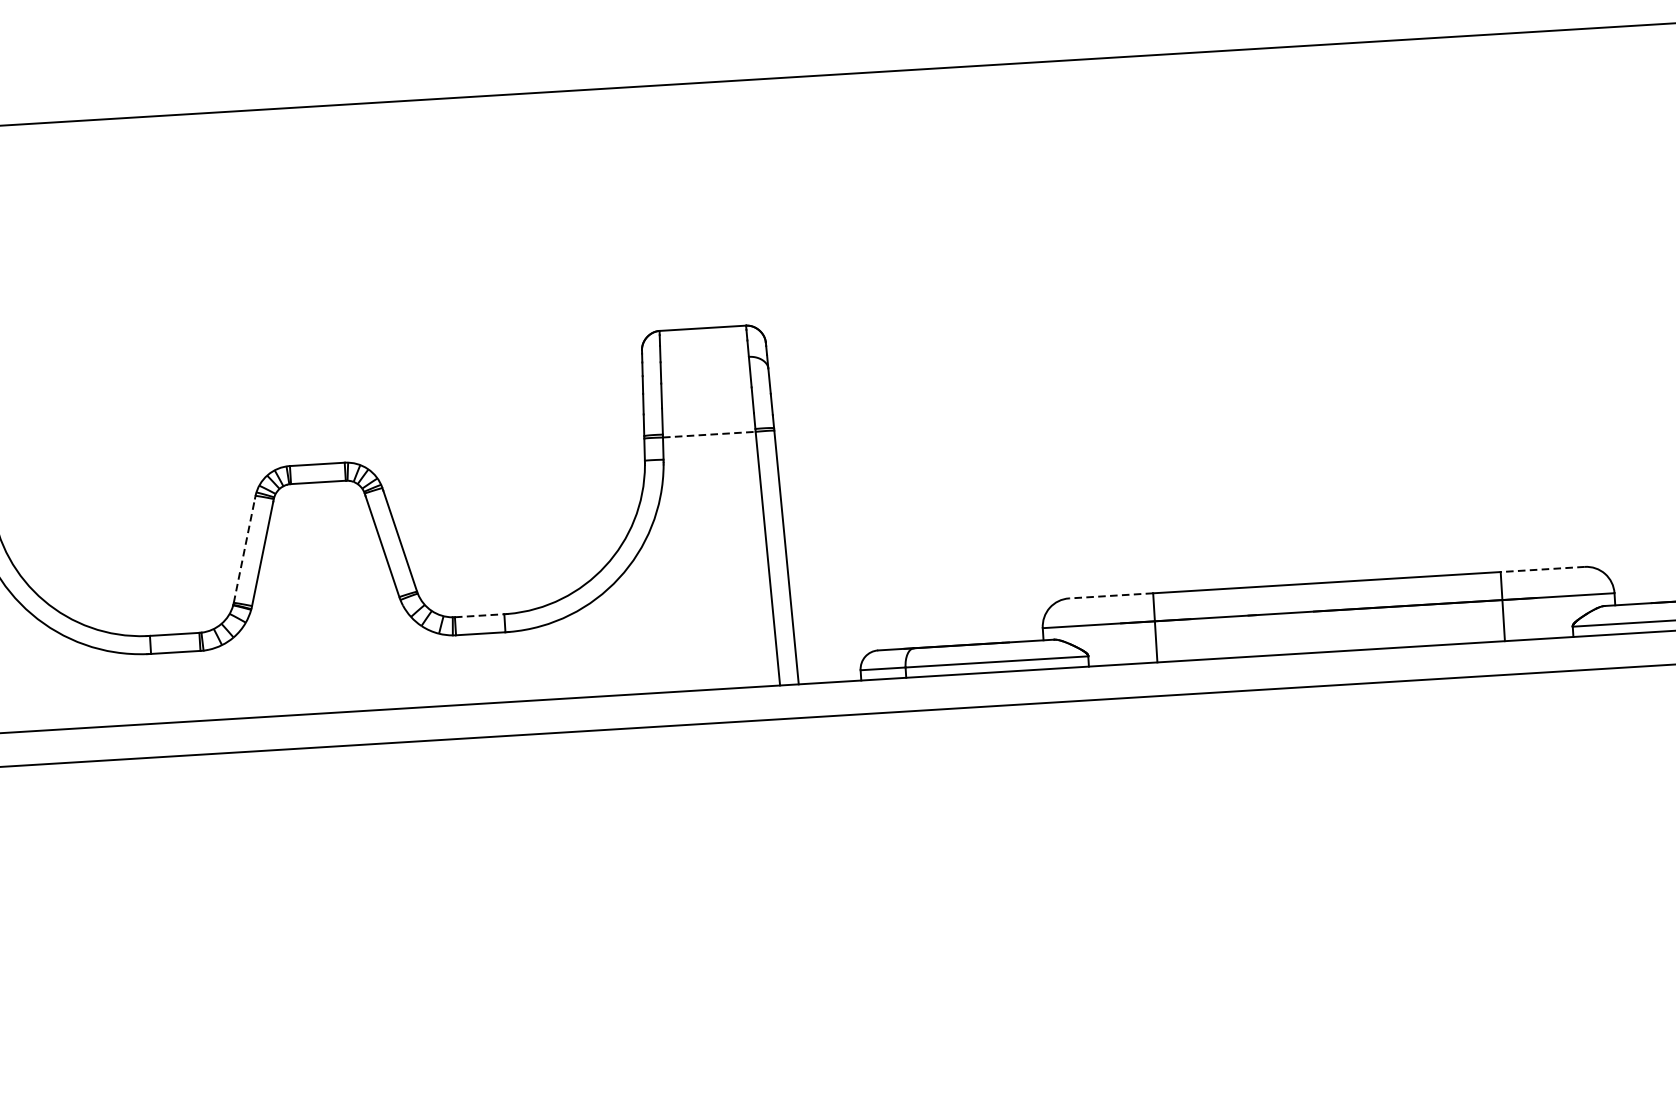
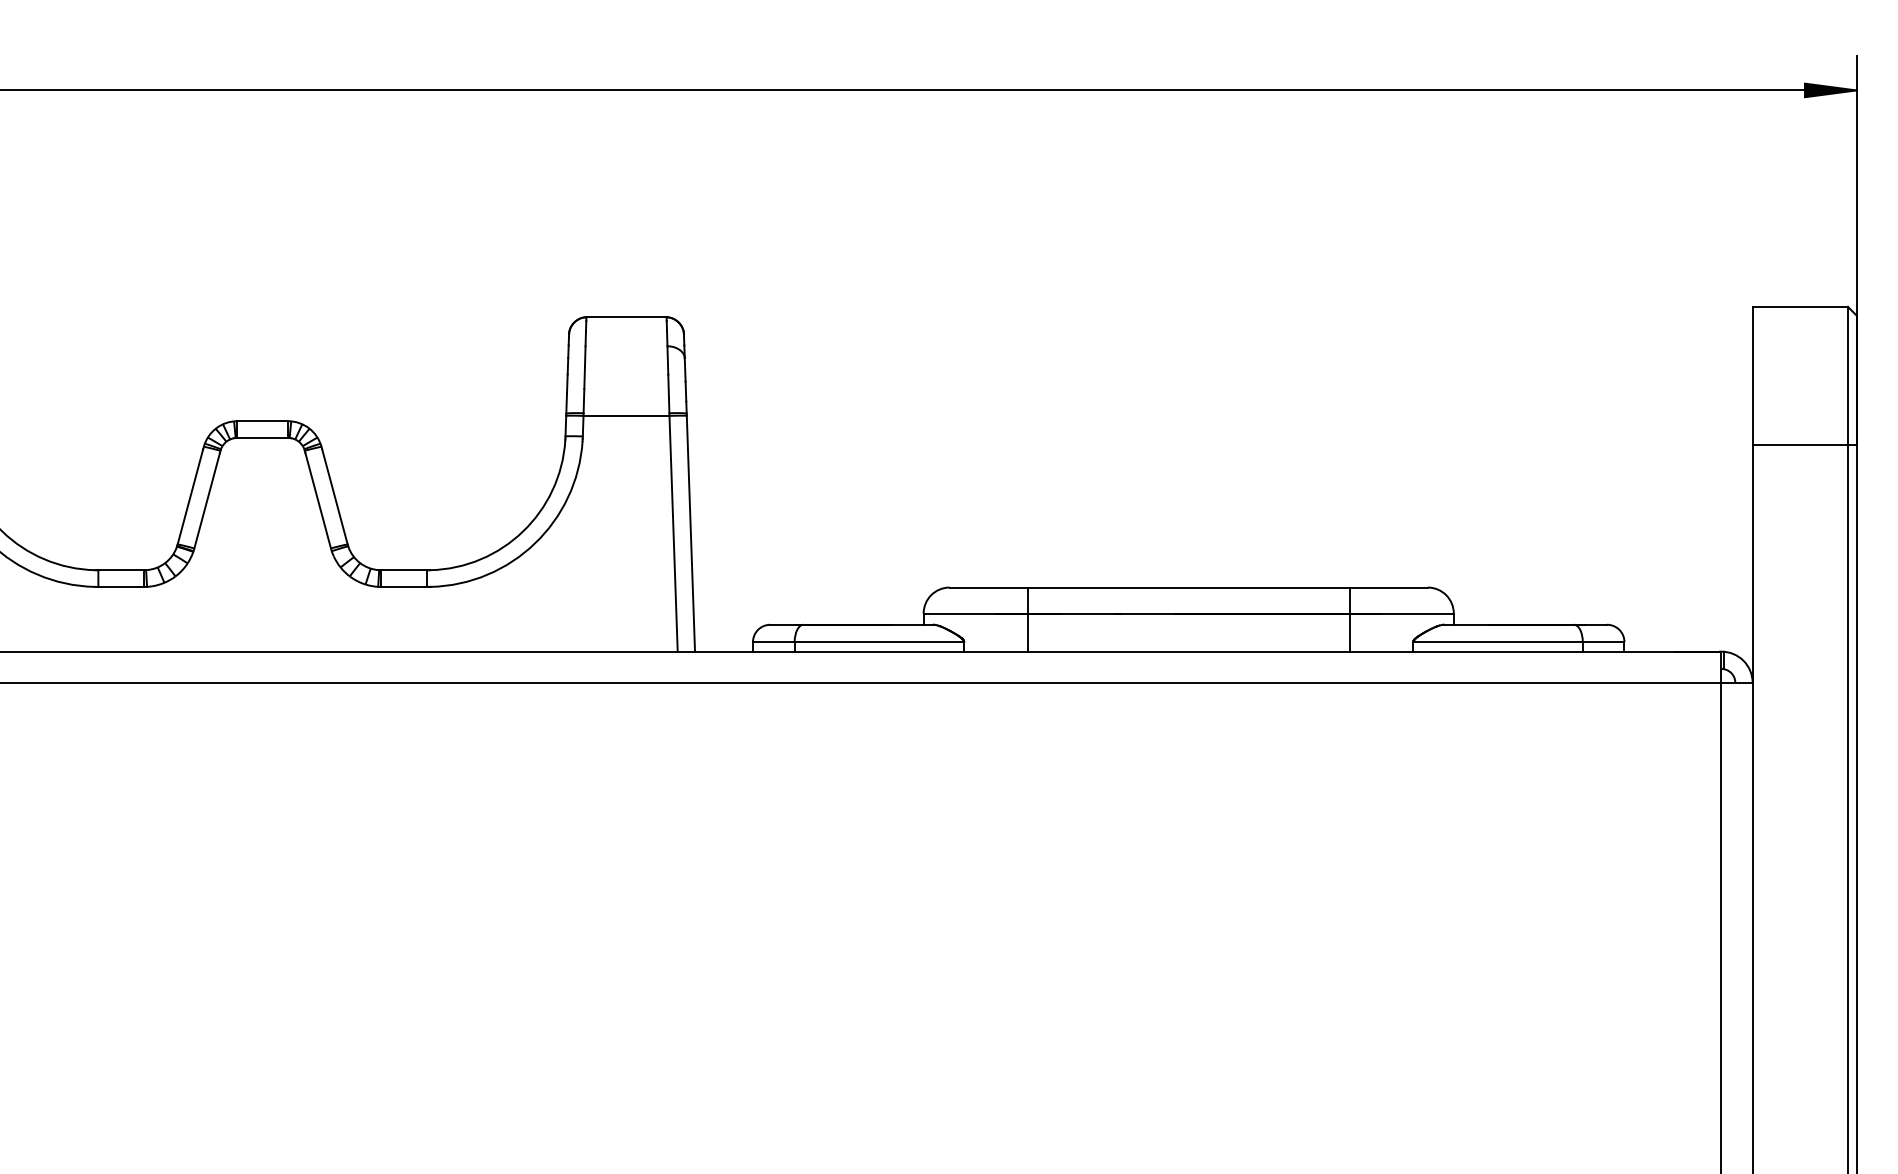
line: (709, 434) -> (626, 415), dashed -> solid
line: (244, 550) -> (190, 496), dashed -> solid
line: (1542, 569) -> (1388, 587), dashed -> solid
line: (1111, 595) -> (988, 587), dashed -> solid
line: (480, 616) -> (404, 570), dashed -> solid

